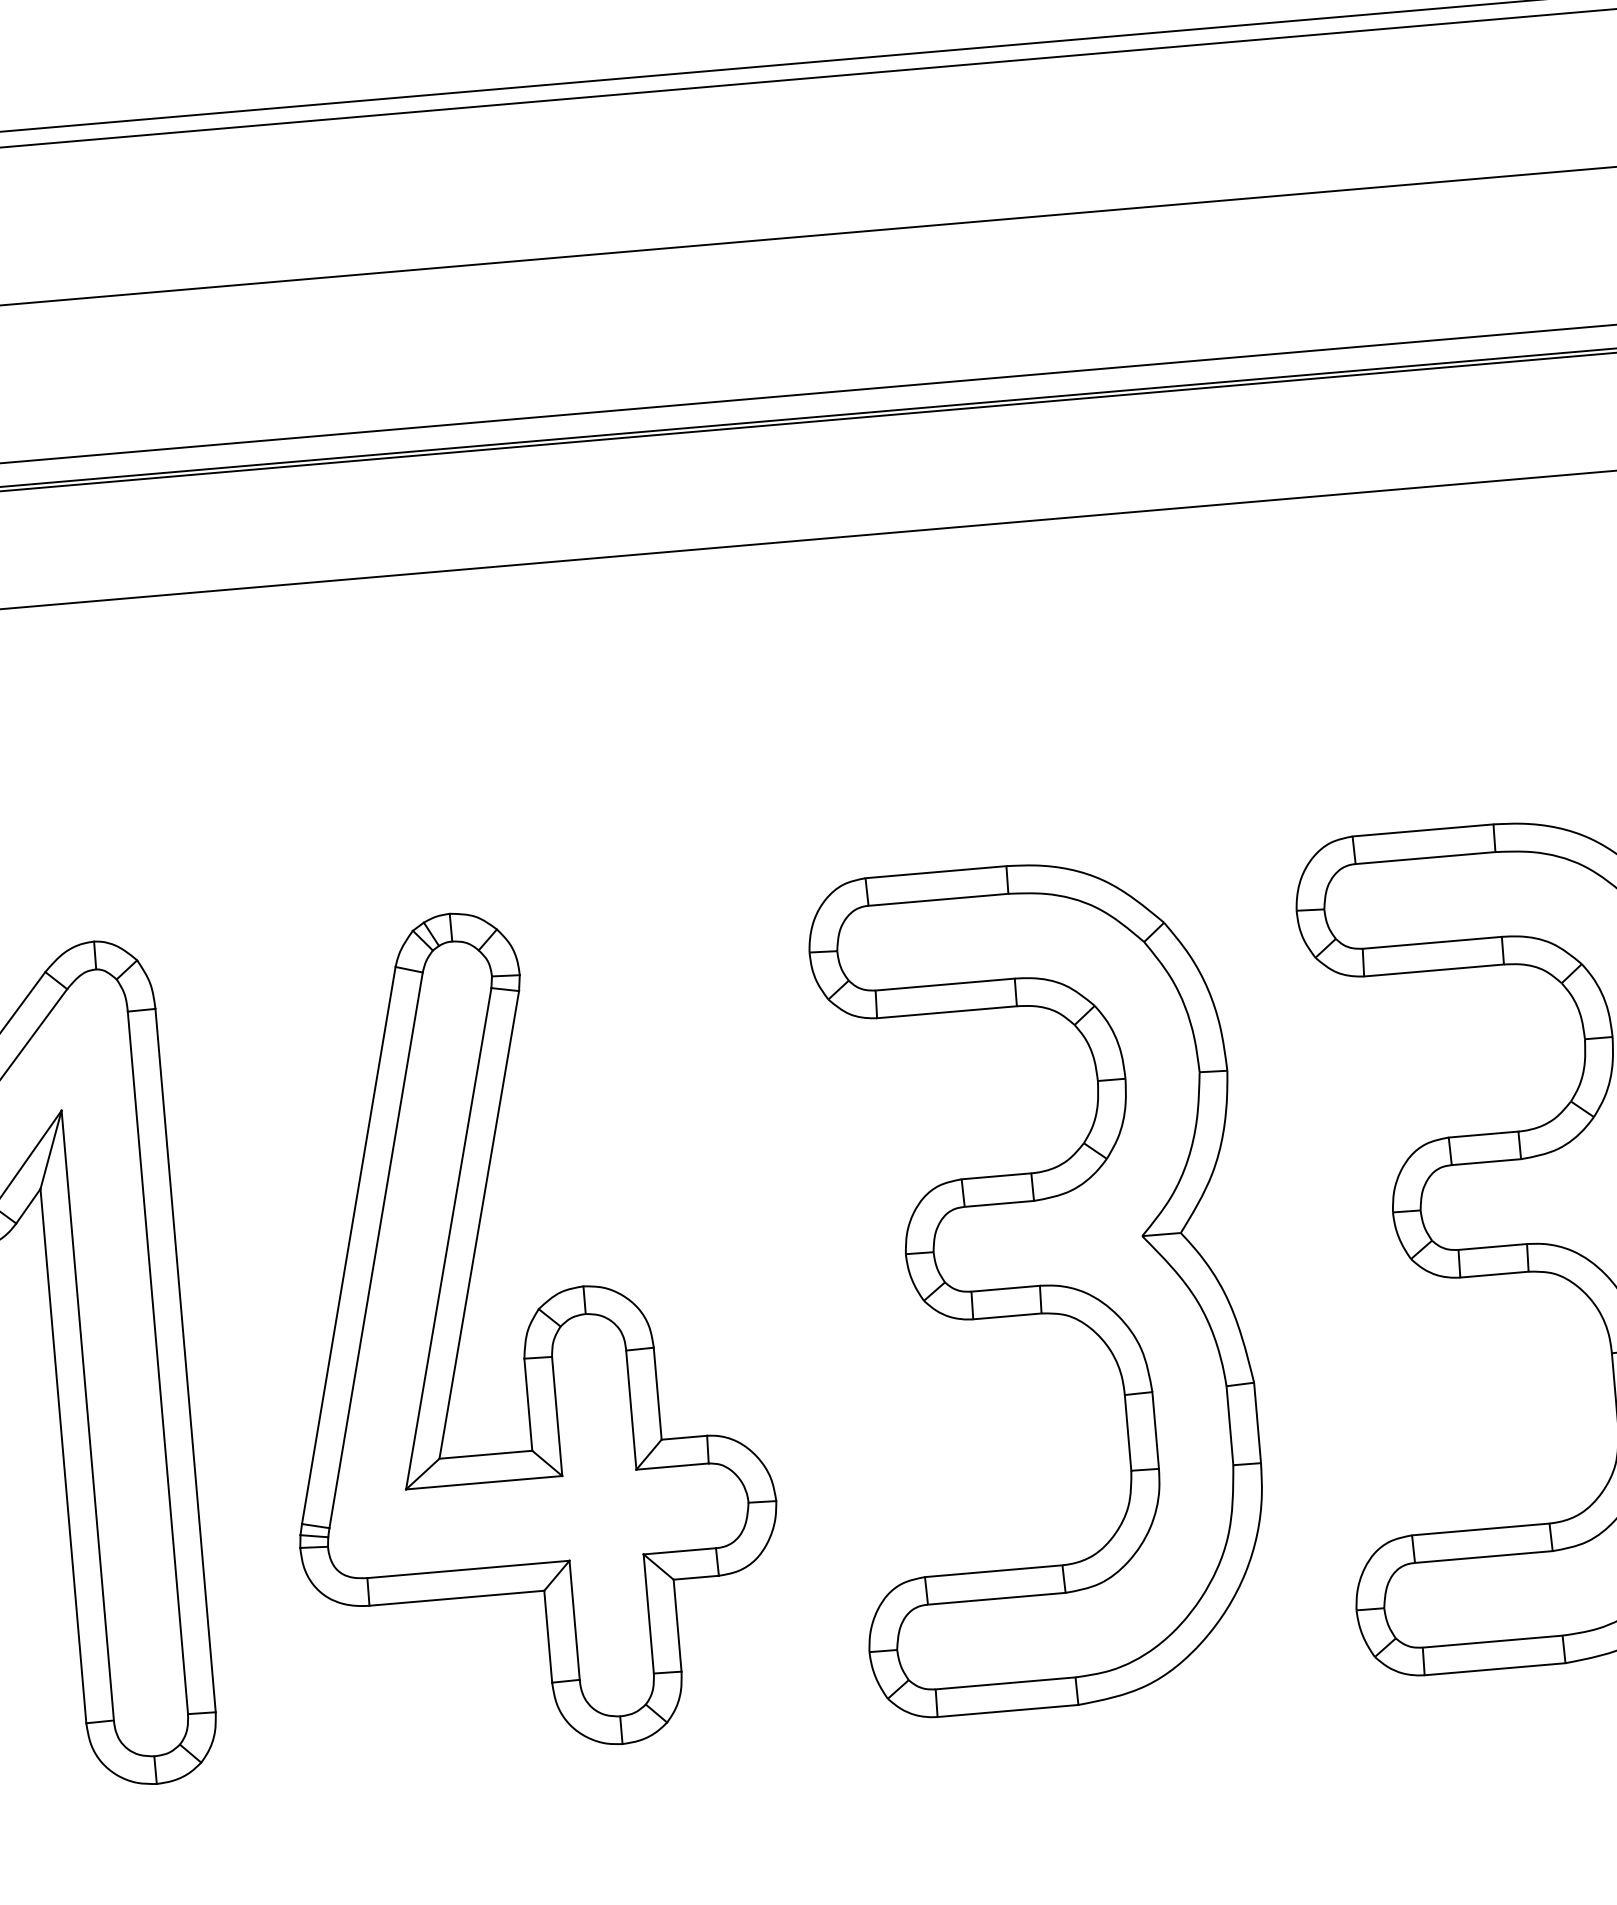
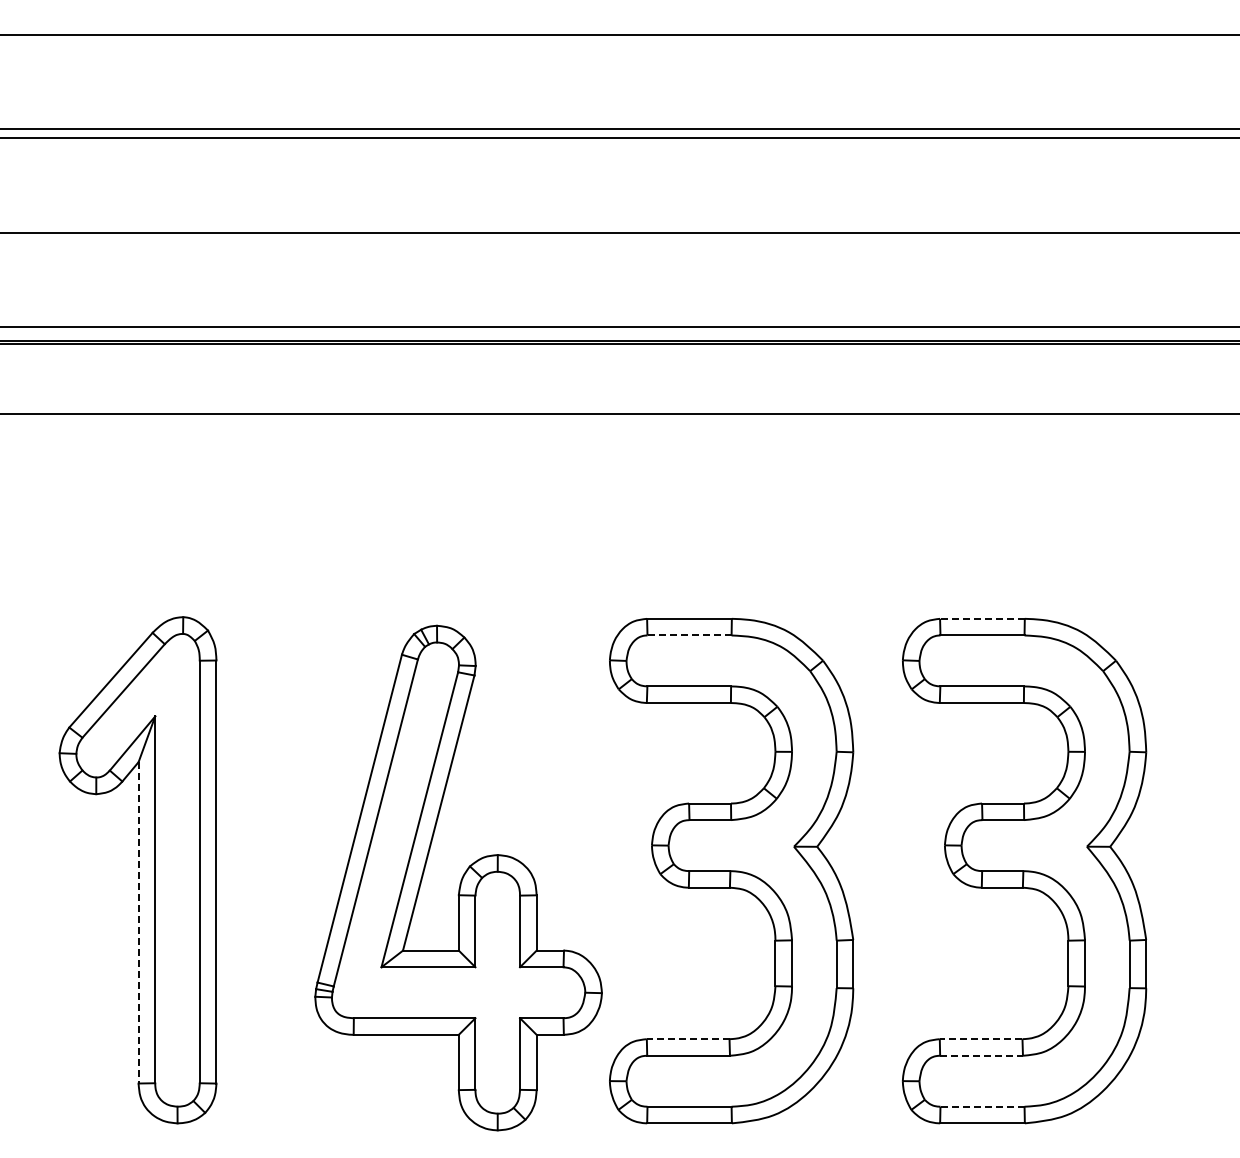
line: (1421, 830) -> (981, 618), solid -> dashed
line: (940, 899) -> (690, 635), solid -> dashed
part: (521, 1329) -> (458, 877), moved
line: (63, 1455) -> (138, 922), solid -> dashed
line: (1479, 1530) -> (980, 1039), solid -> dashed
line: (1485, 1556) -> (982, 1055), solid -> dashed
line: (992, 1571) -> (687, 1039), solid -> dashed
line: (1492, 1641) -> (982, 1106), solid -> dashed

